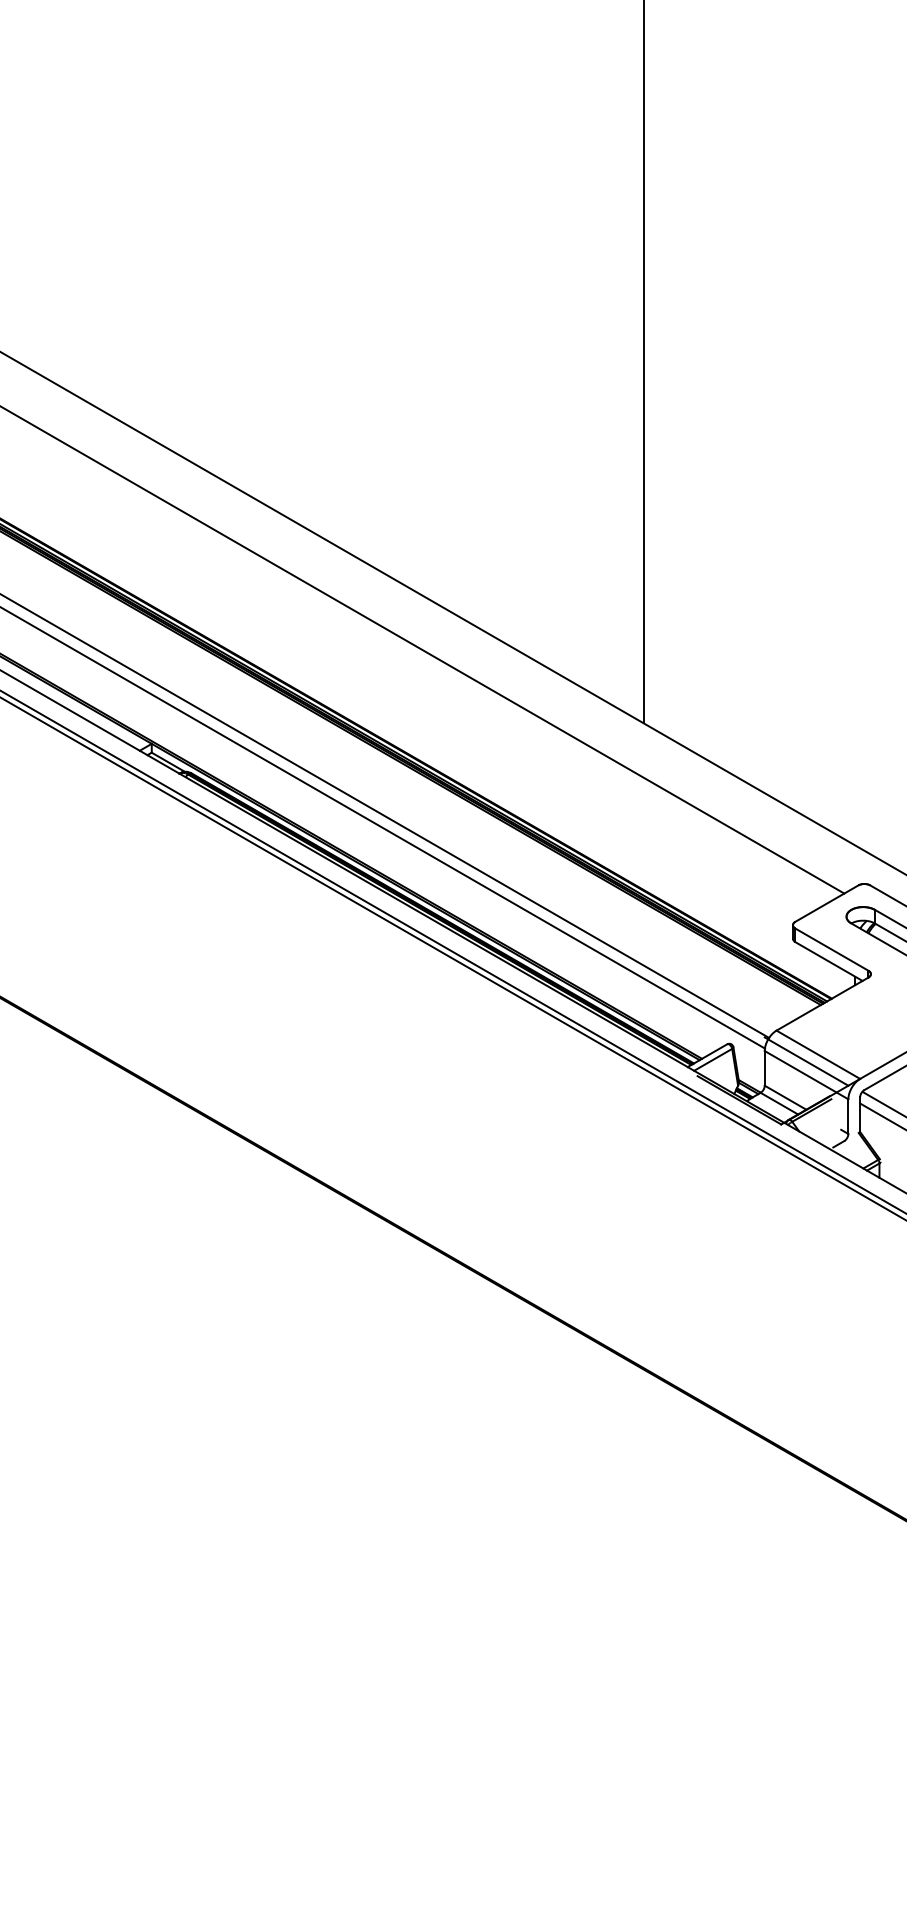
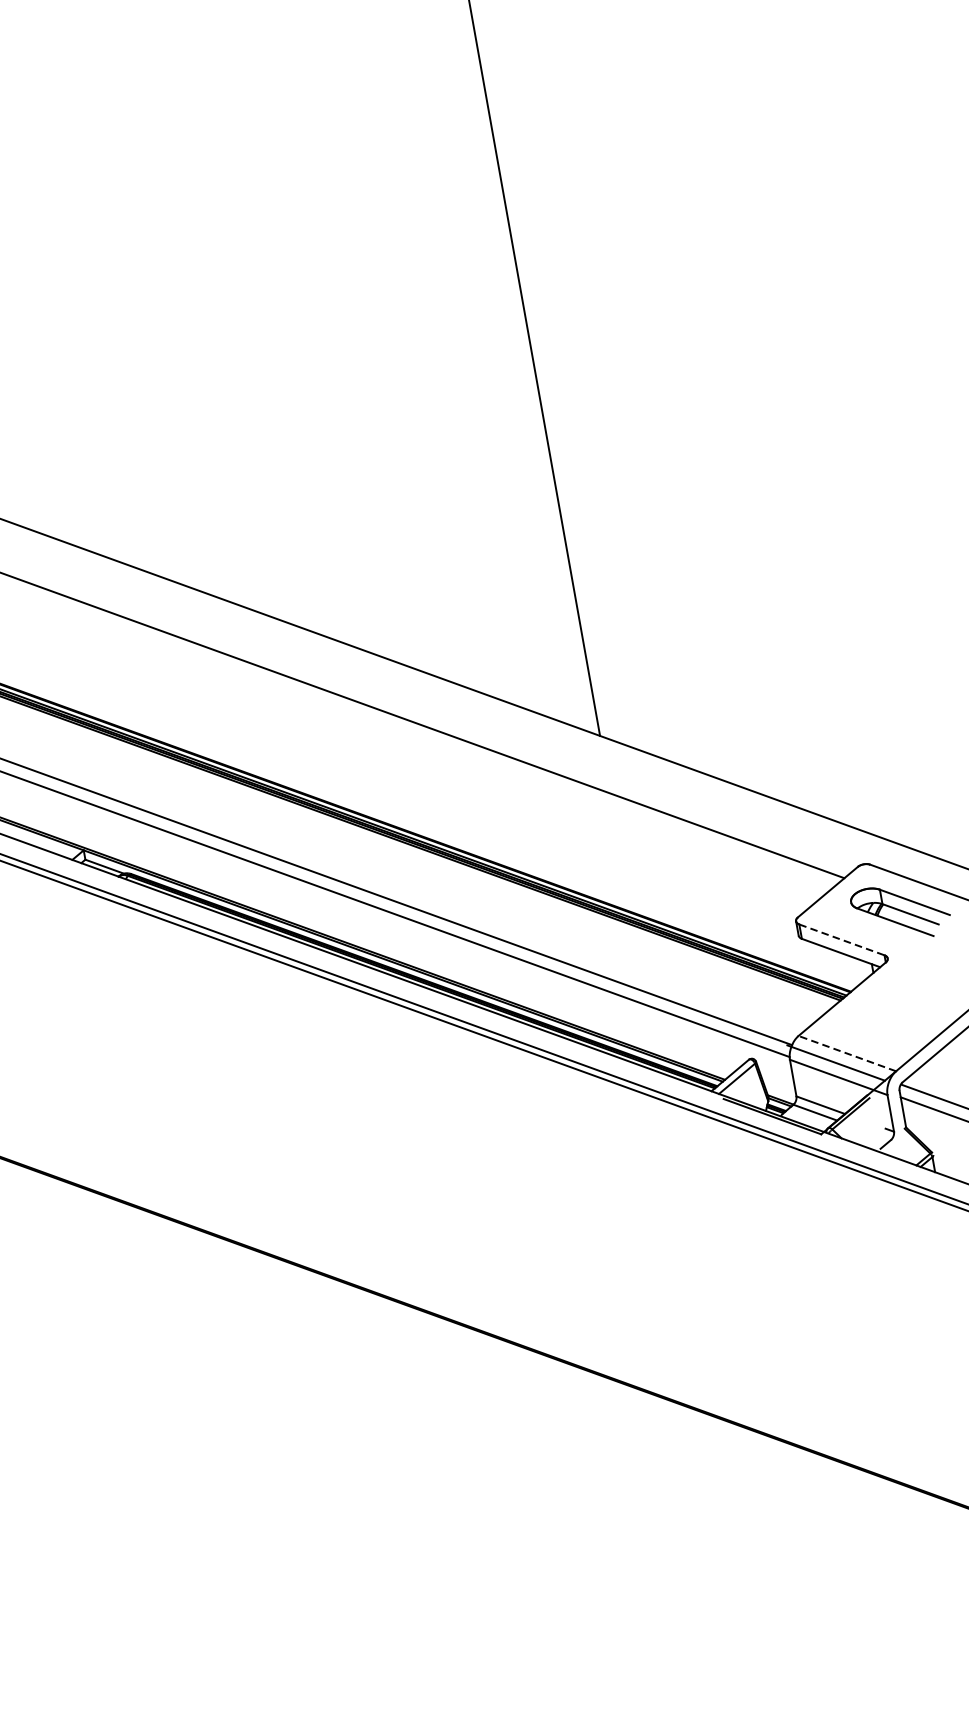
line: (832, 949) -> (842, 939), solid -> dashed
line: (817, 1054) -> (846, 1053), solid -> dashed

